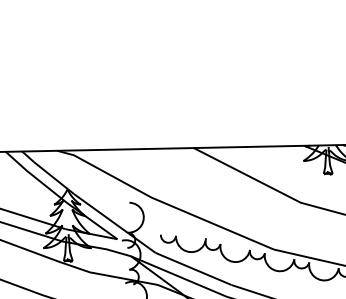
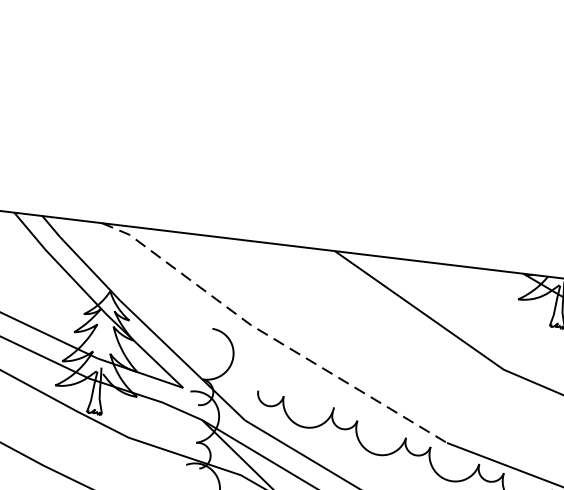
line: (163, 202) -> (270, 336), solid -> dashed

